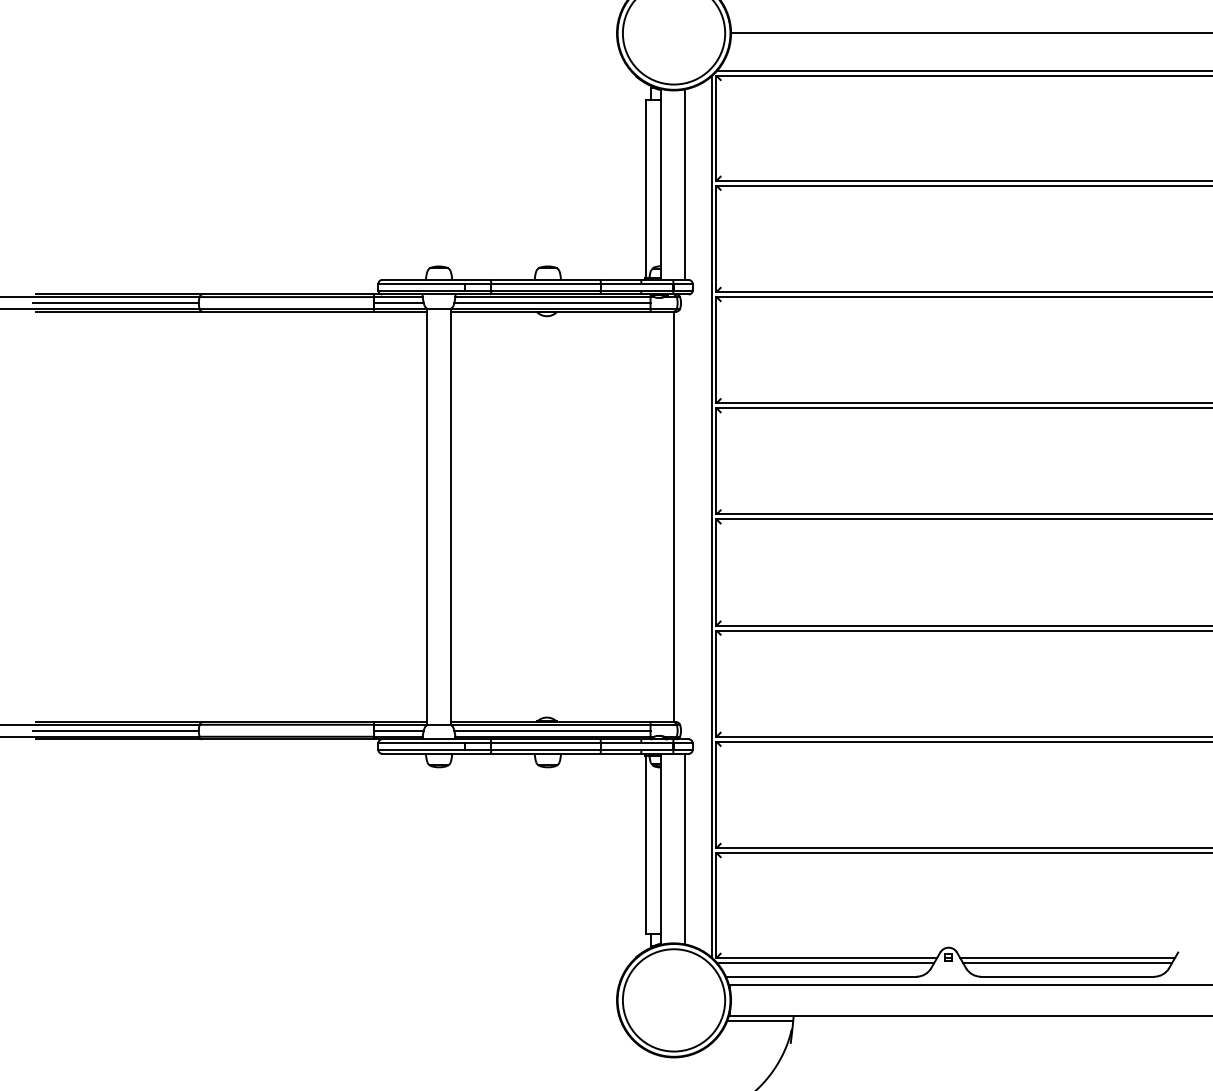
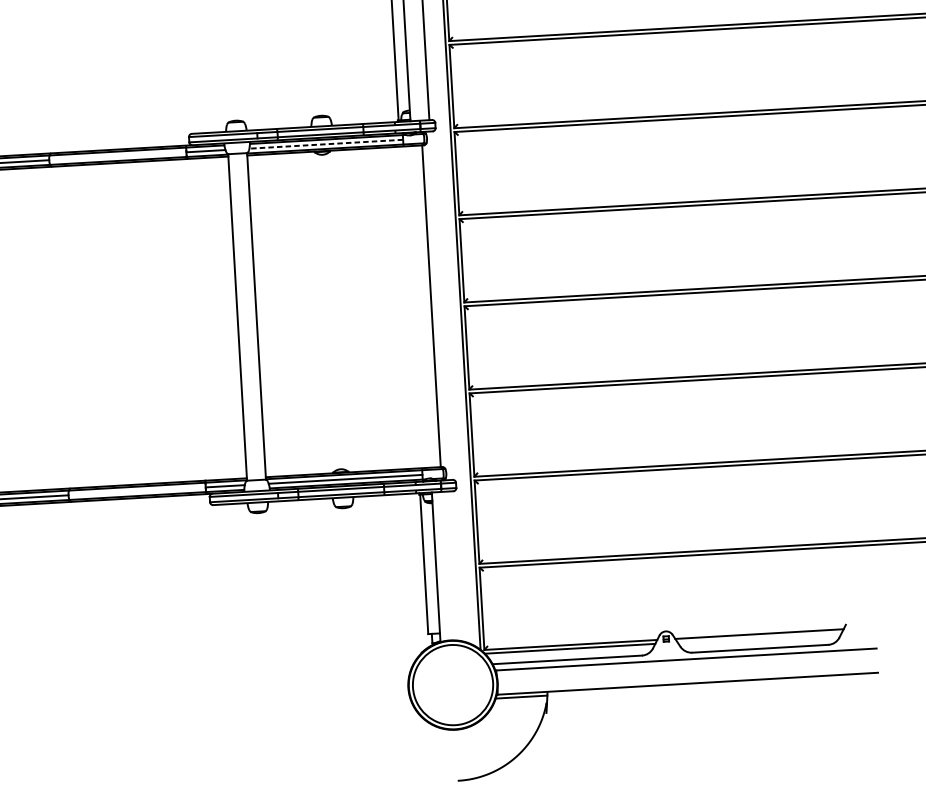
line: (551, 303) -> (325, 144), solid -> dashed
line: (685, 848) -> (455, 565), removed
line: (1067, 962) -> (759, 637), removed

